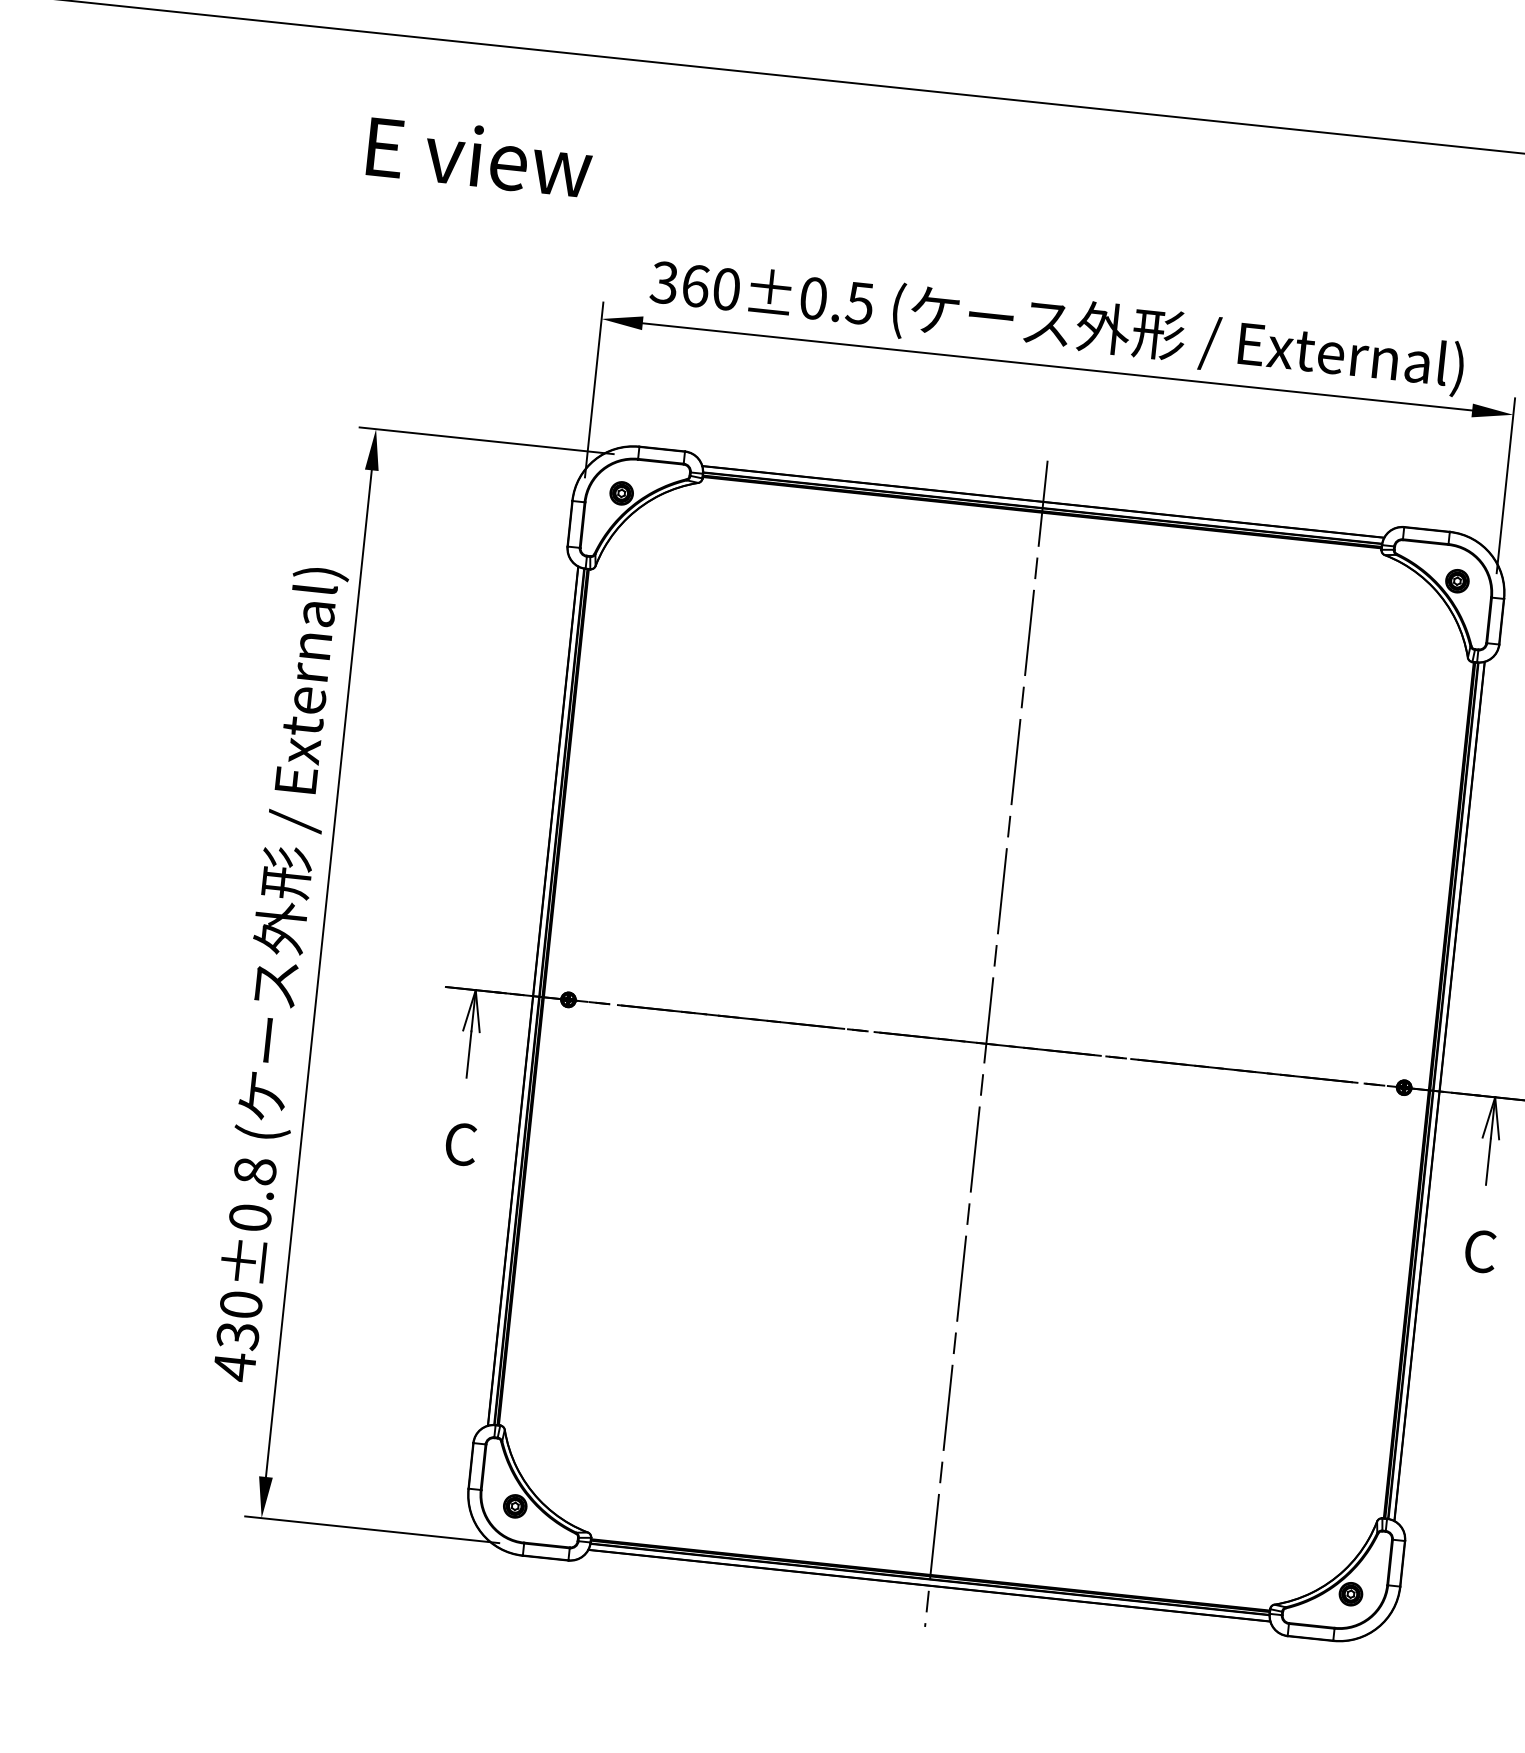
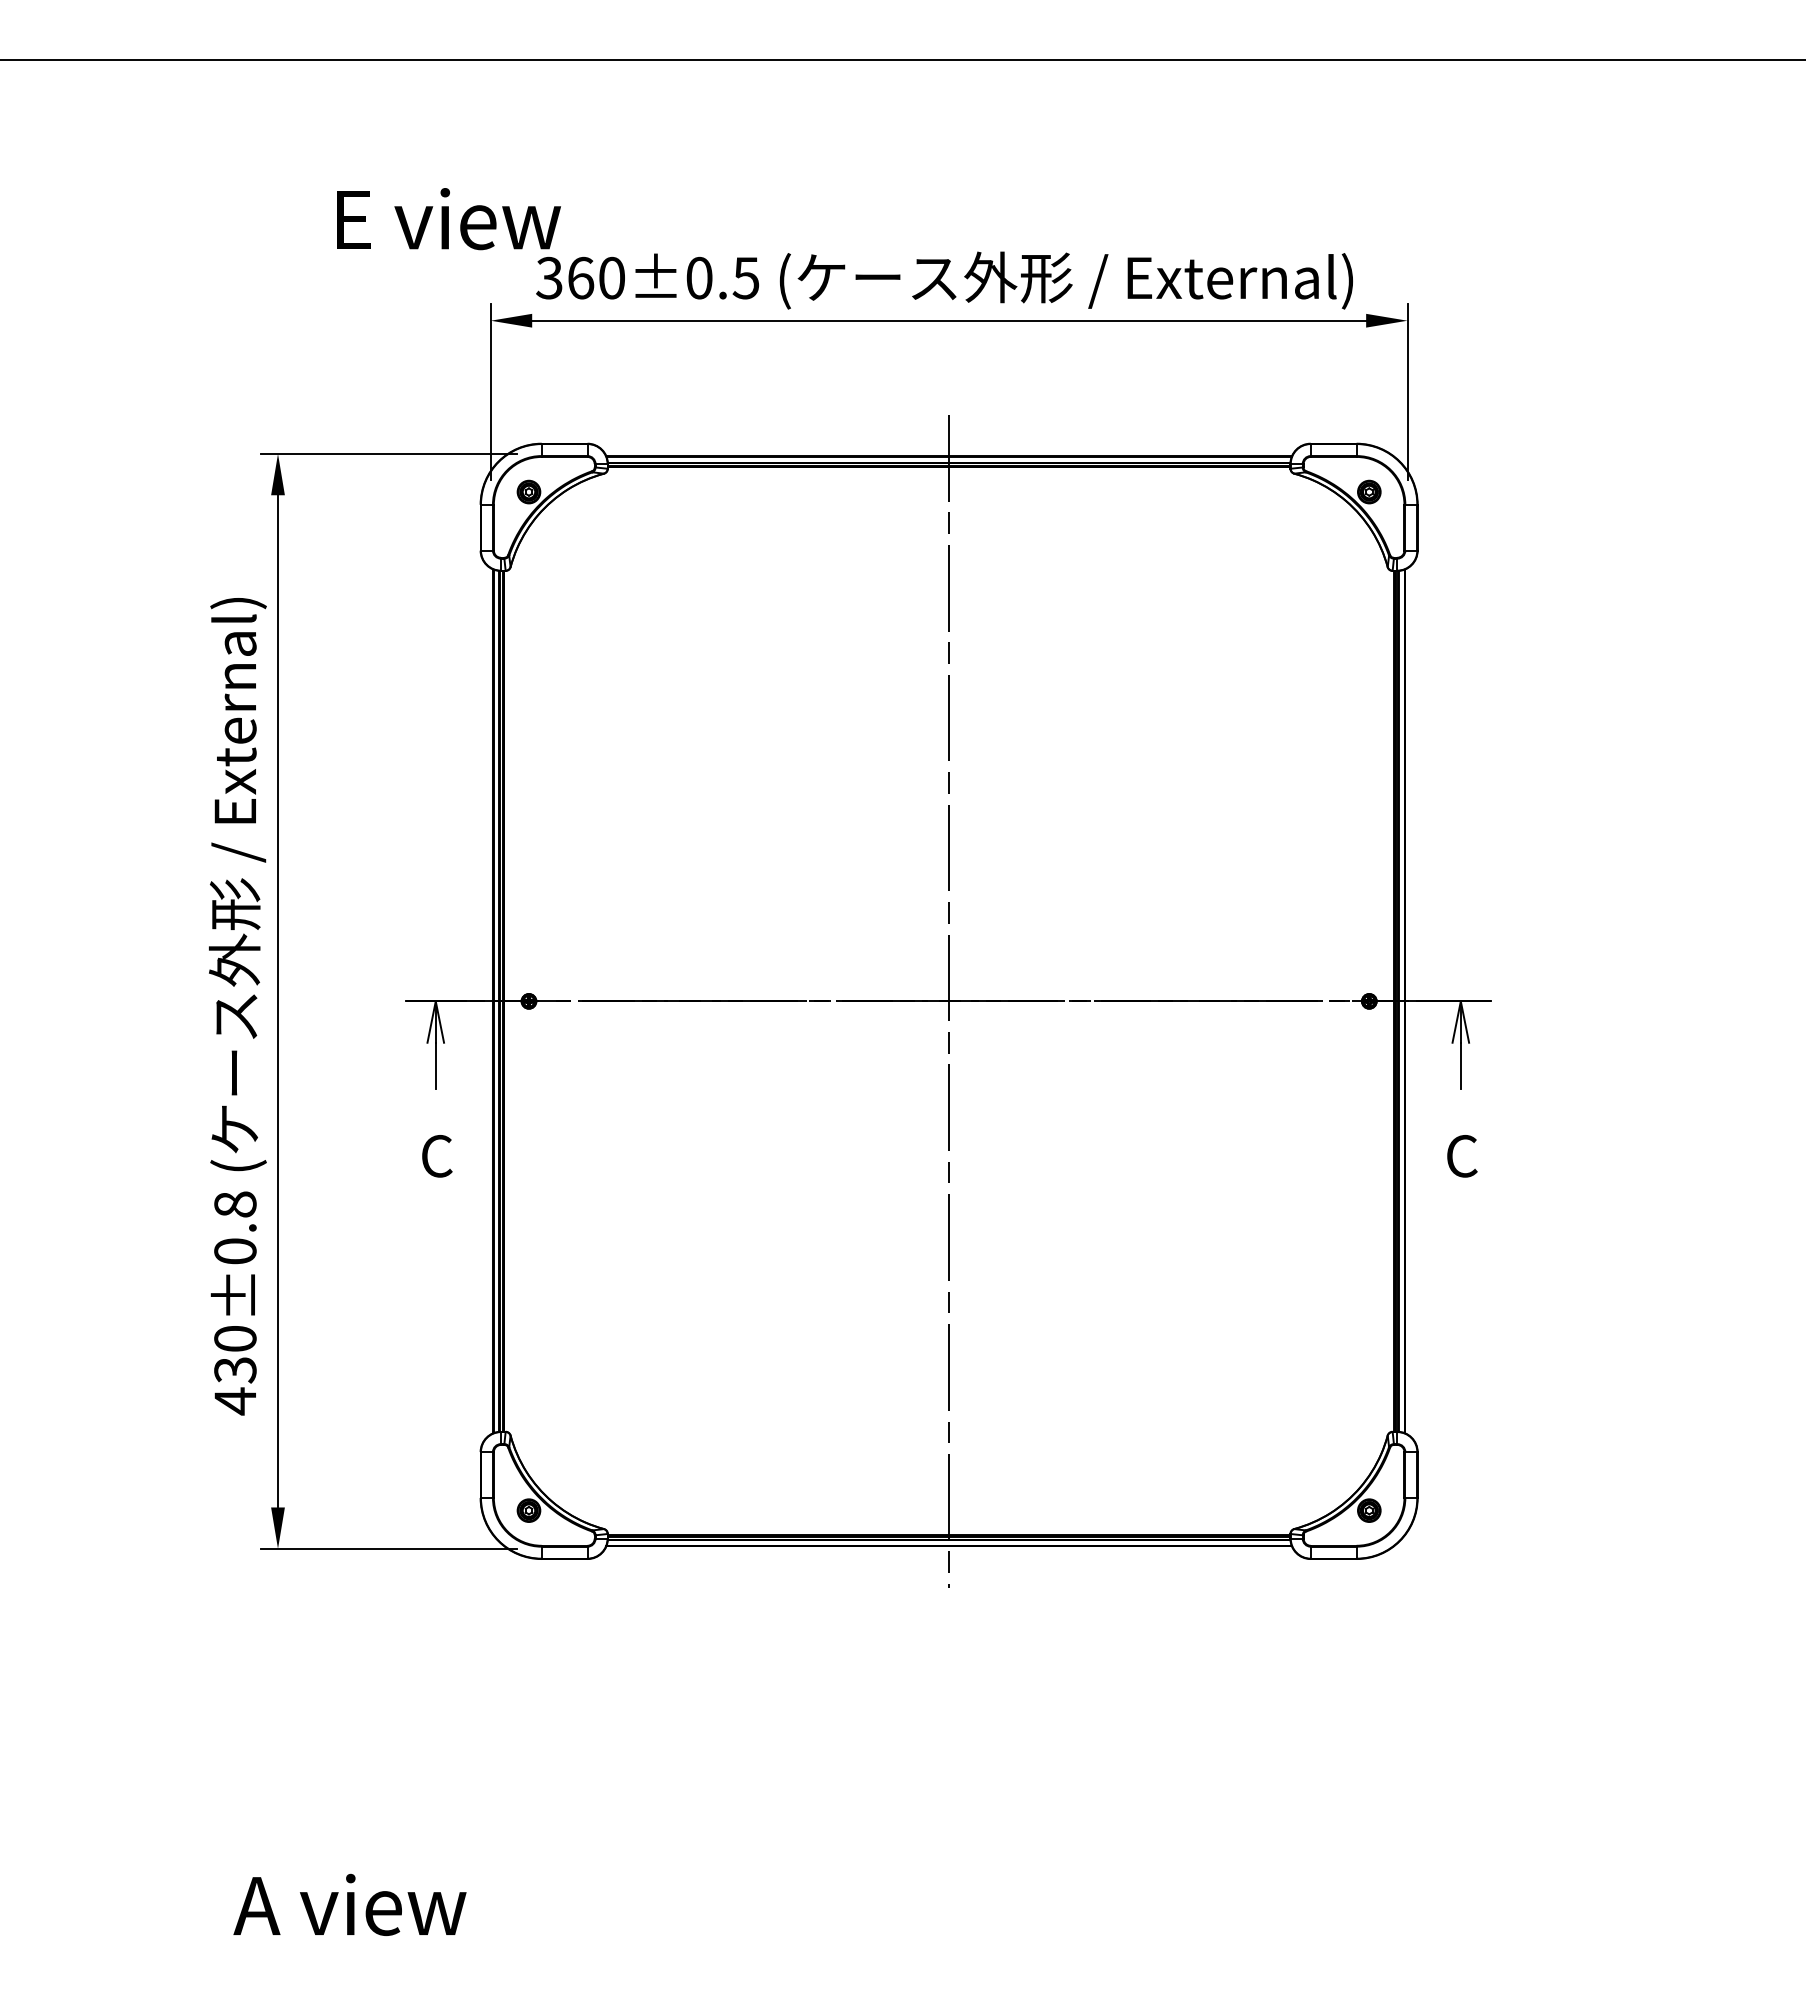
text: (479, 157) -> (448, 219), moved

